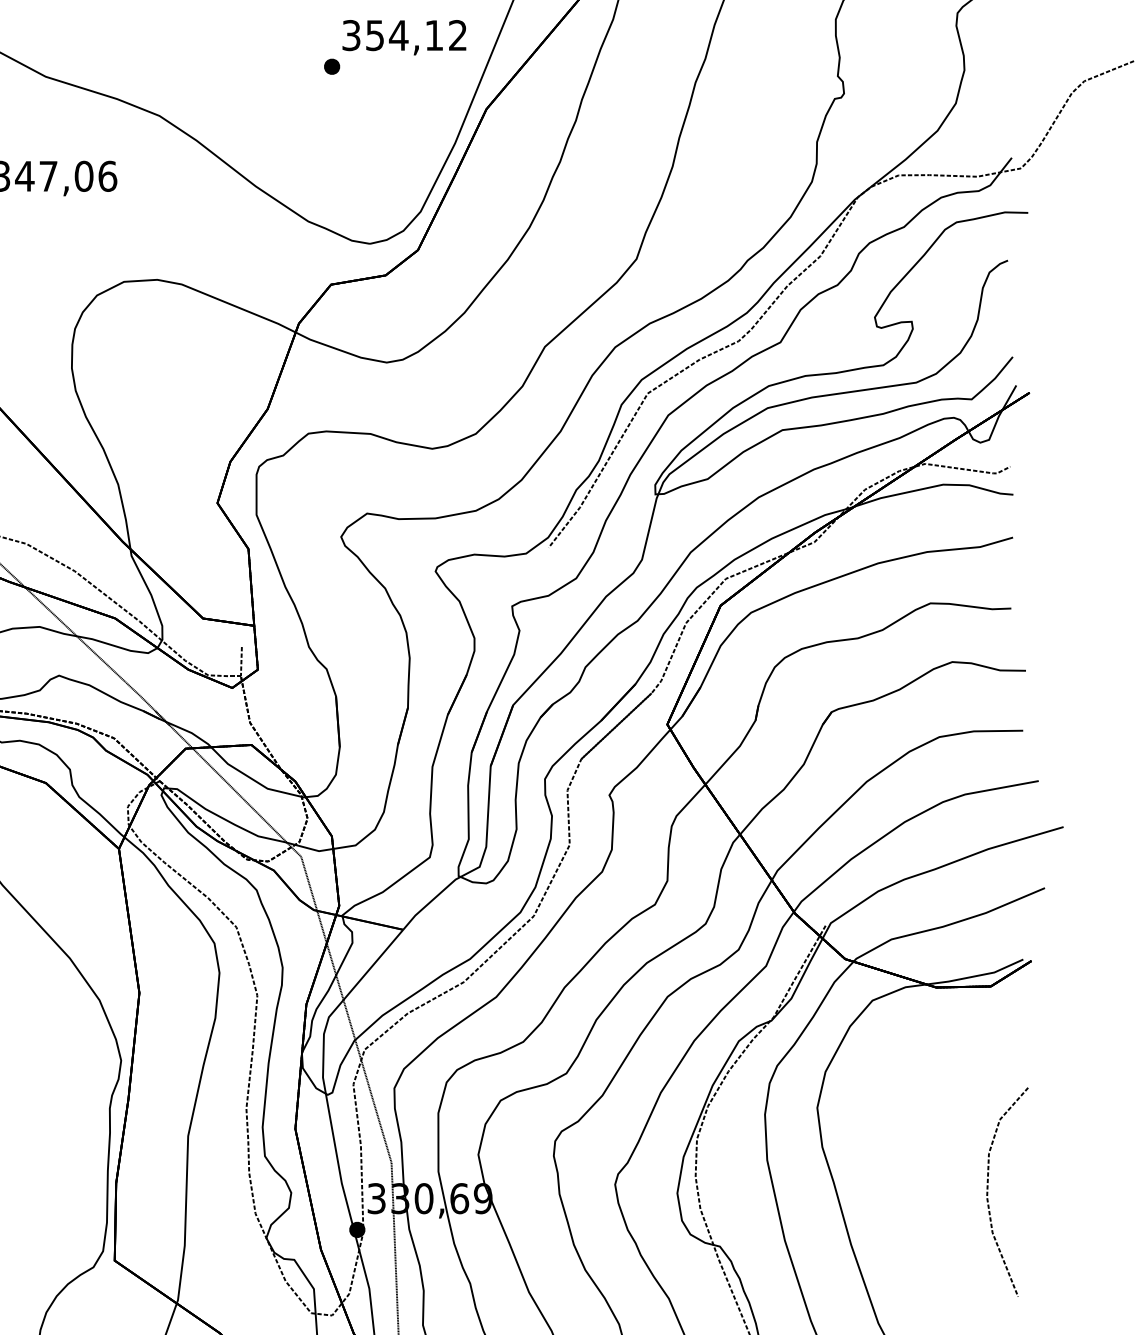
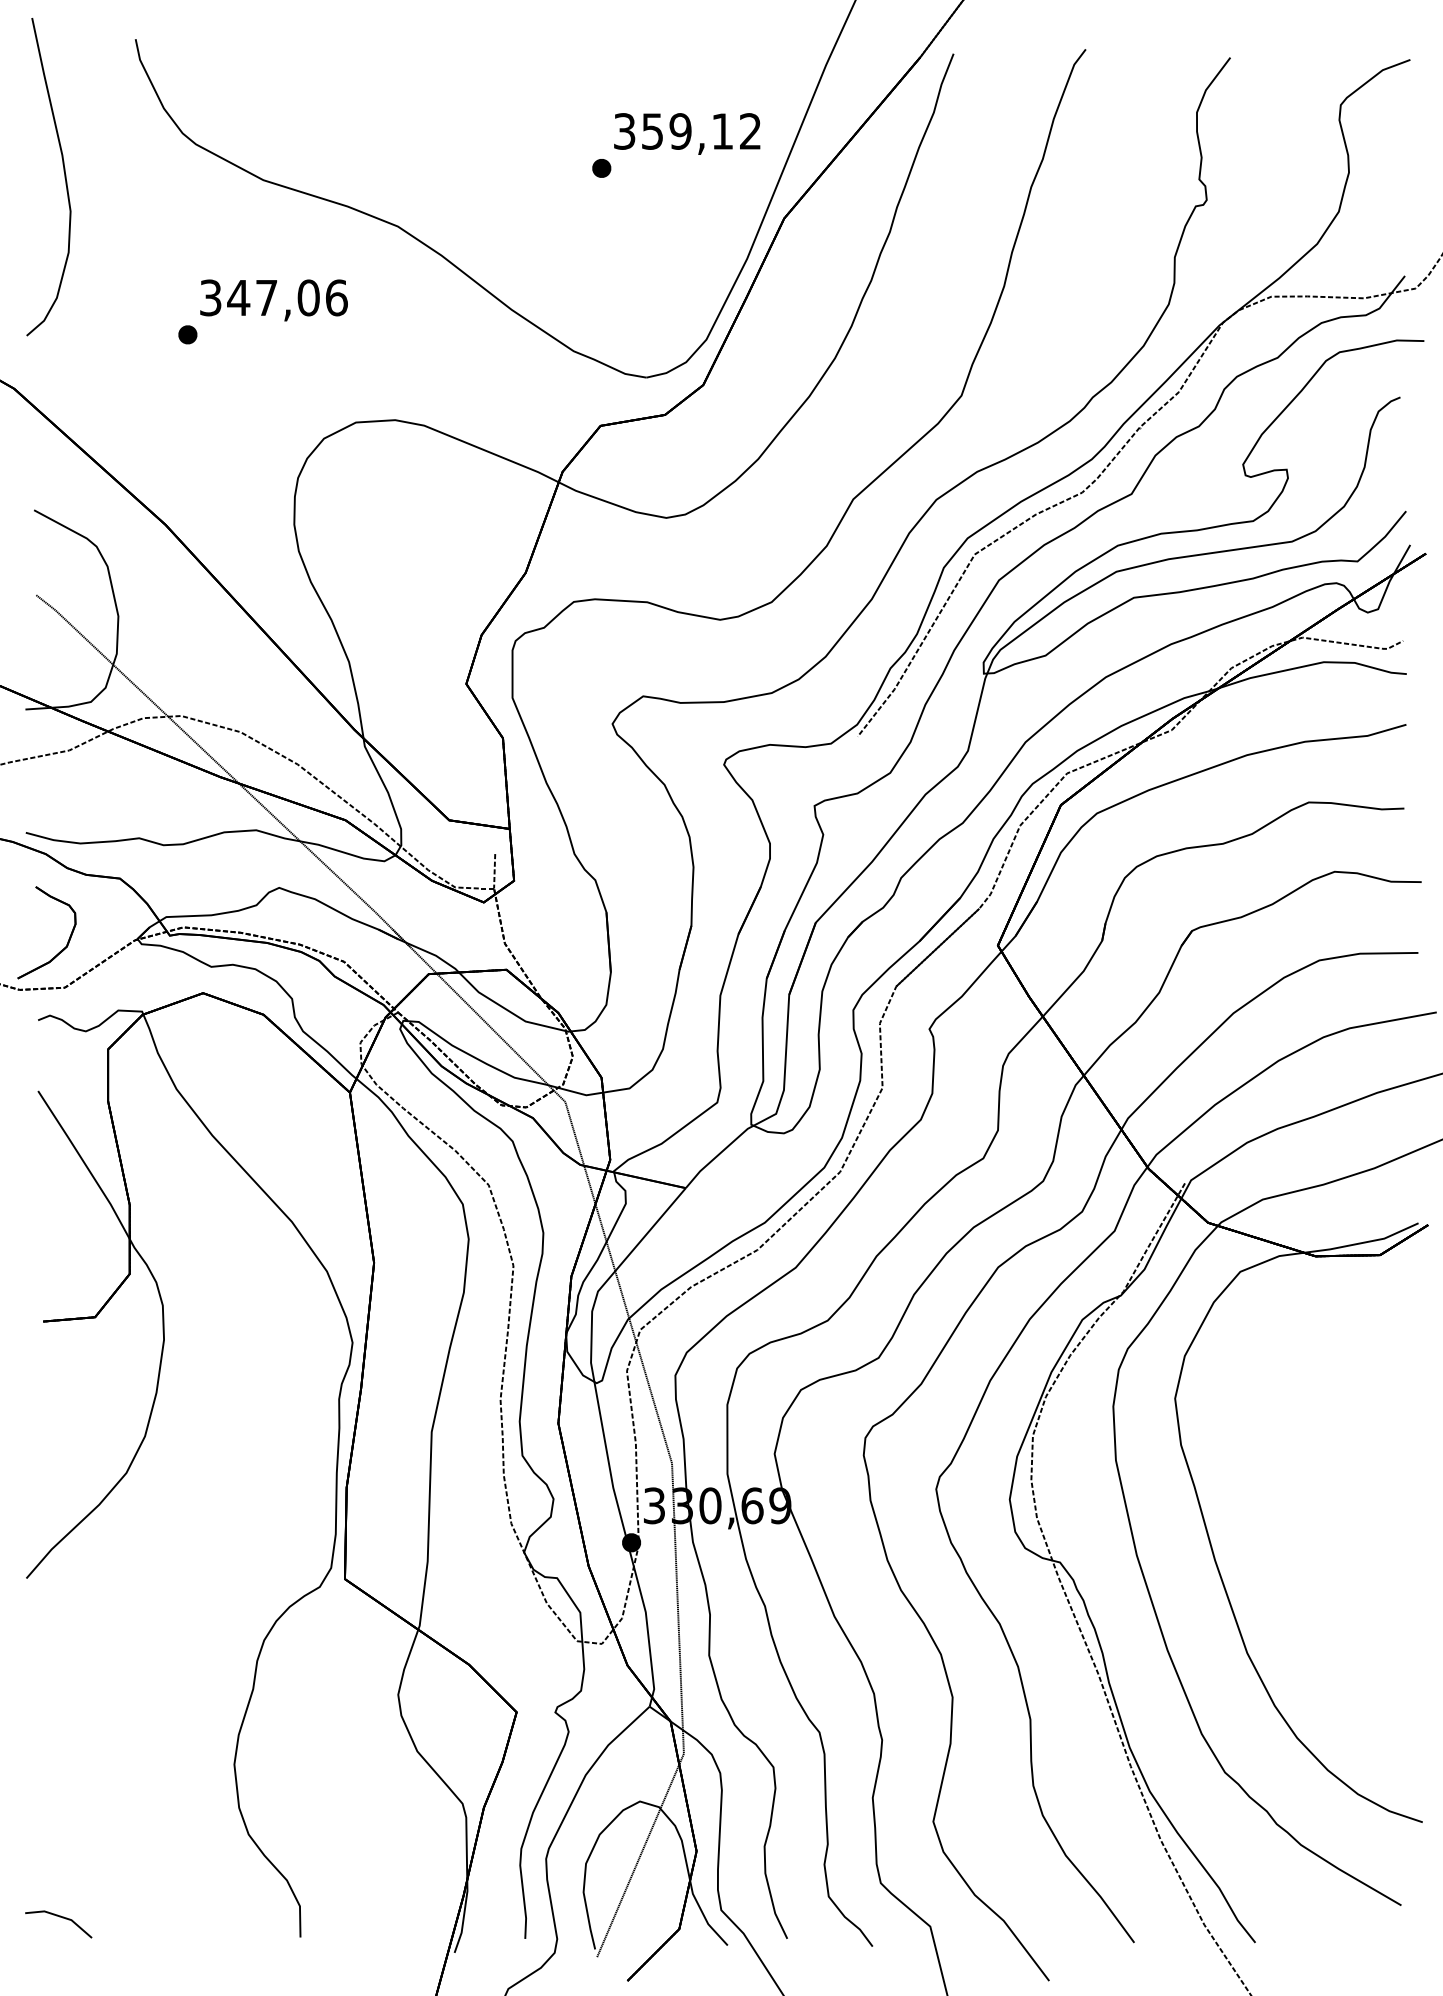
text: (398, 35) -> (680, 131), 354,12 -> 359,12
curve: (988, 1189) -> (1377, 1494), removed

